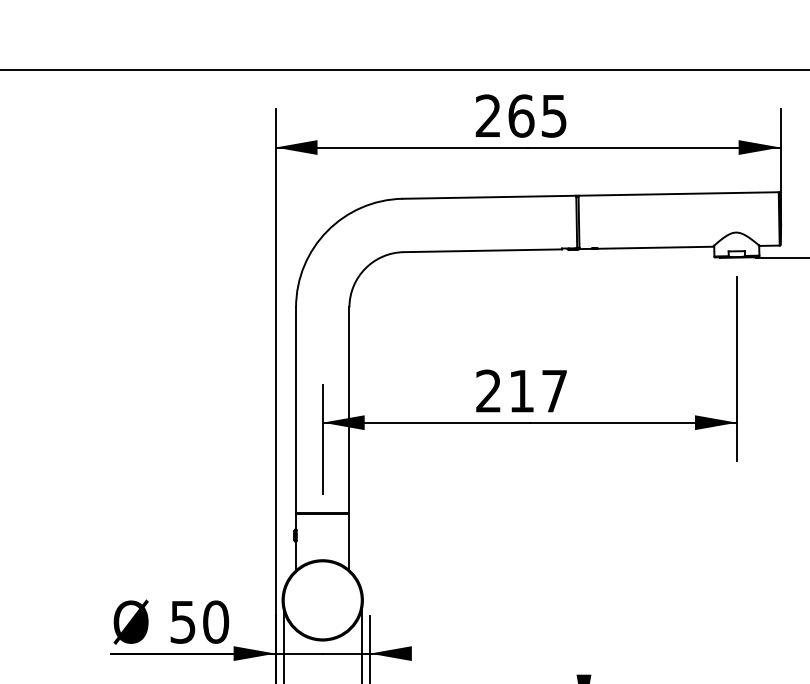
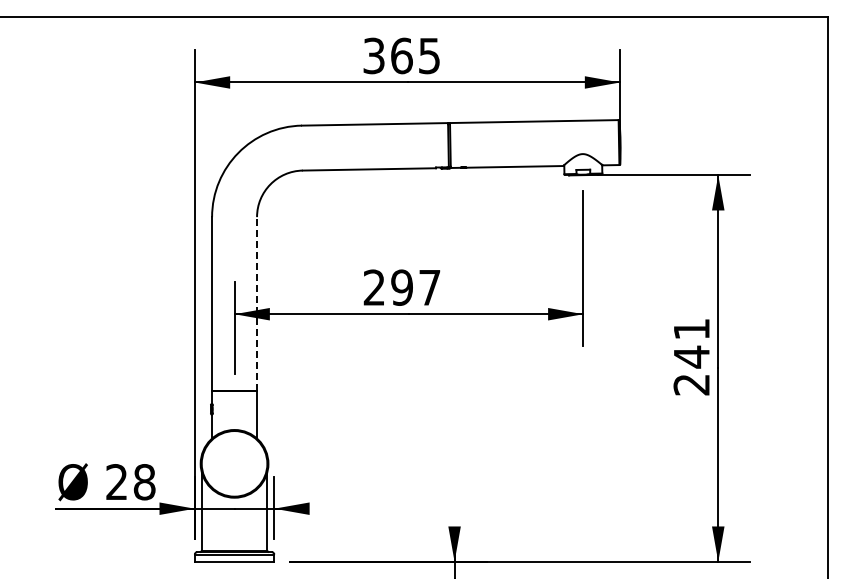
text: (487, 115) -> (373, 55), 265 -> 365
text: (520, 390) -> (401, 287), 217 -> 297
line: (349, 409) -> (257, 303), solid -> dashed
text: (199, 622) -> (130, 482), 50 -> 28

